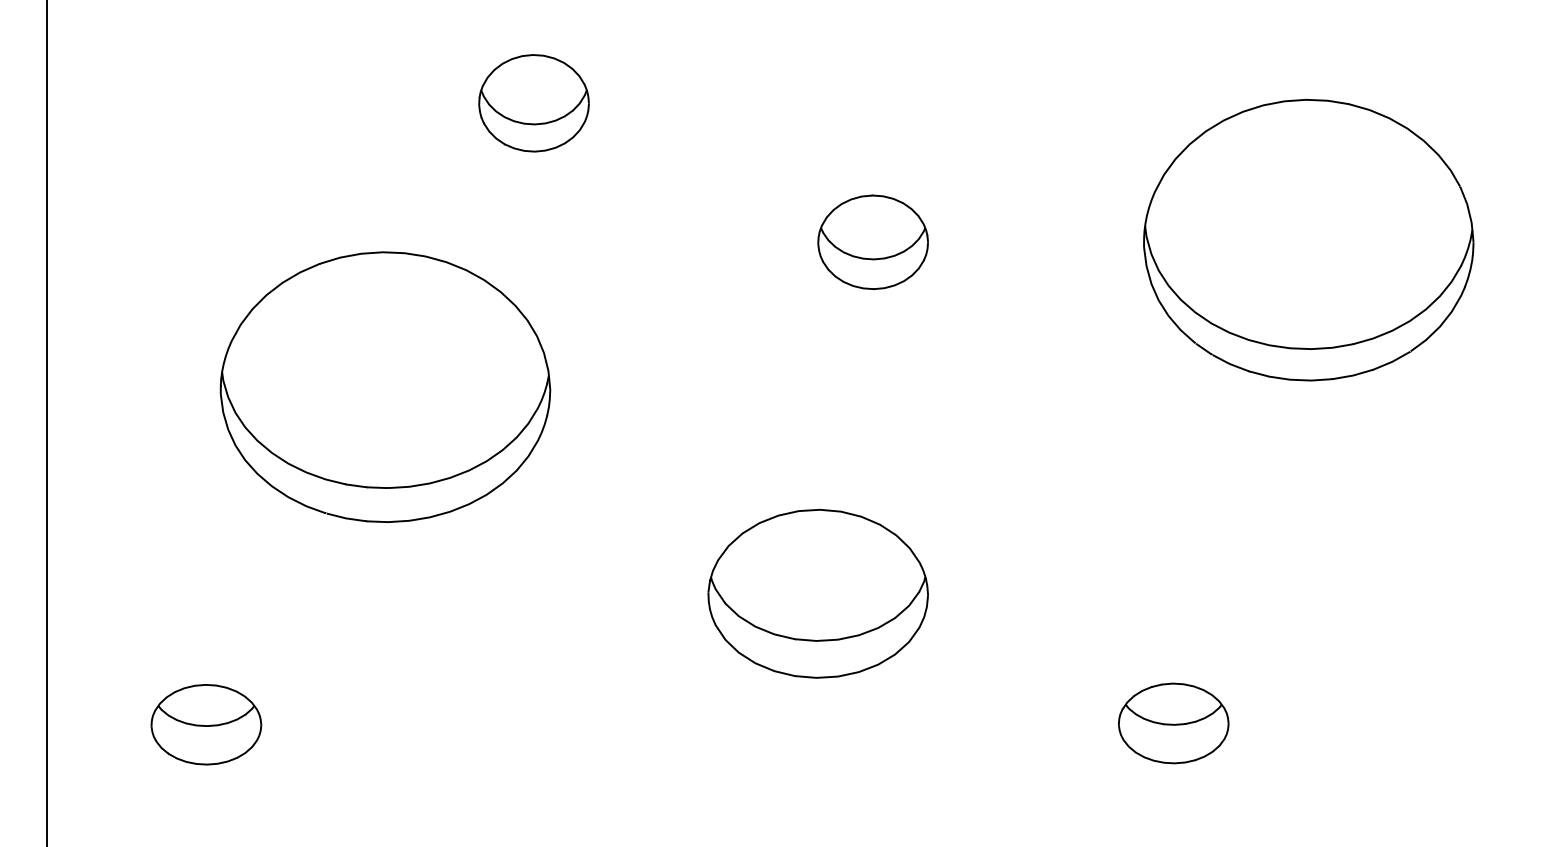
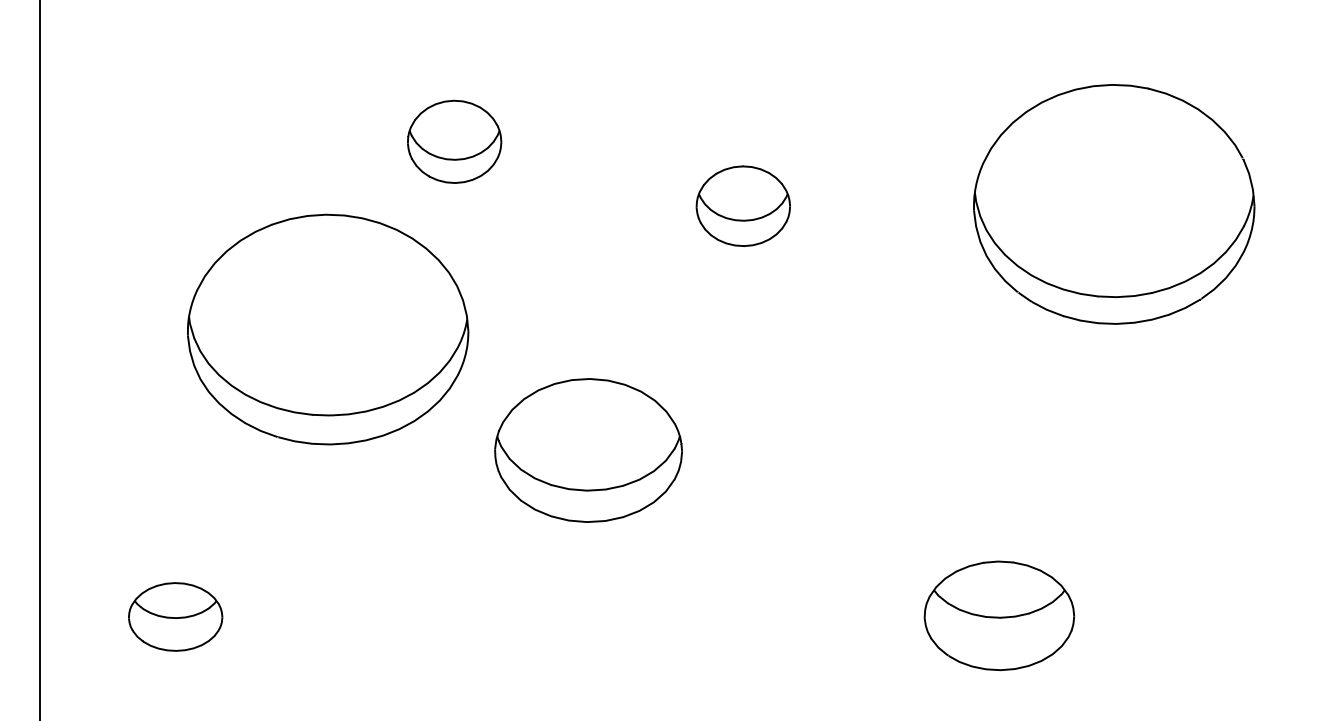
part: (533, 102) -> (454, 141), moved
part: (818, 593) -> (588, 450), moved
part: (1172, 722) -> (998, 615), size x1.6

